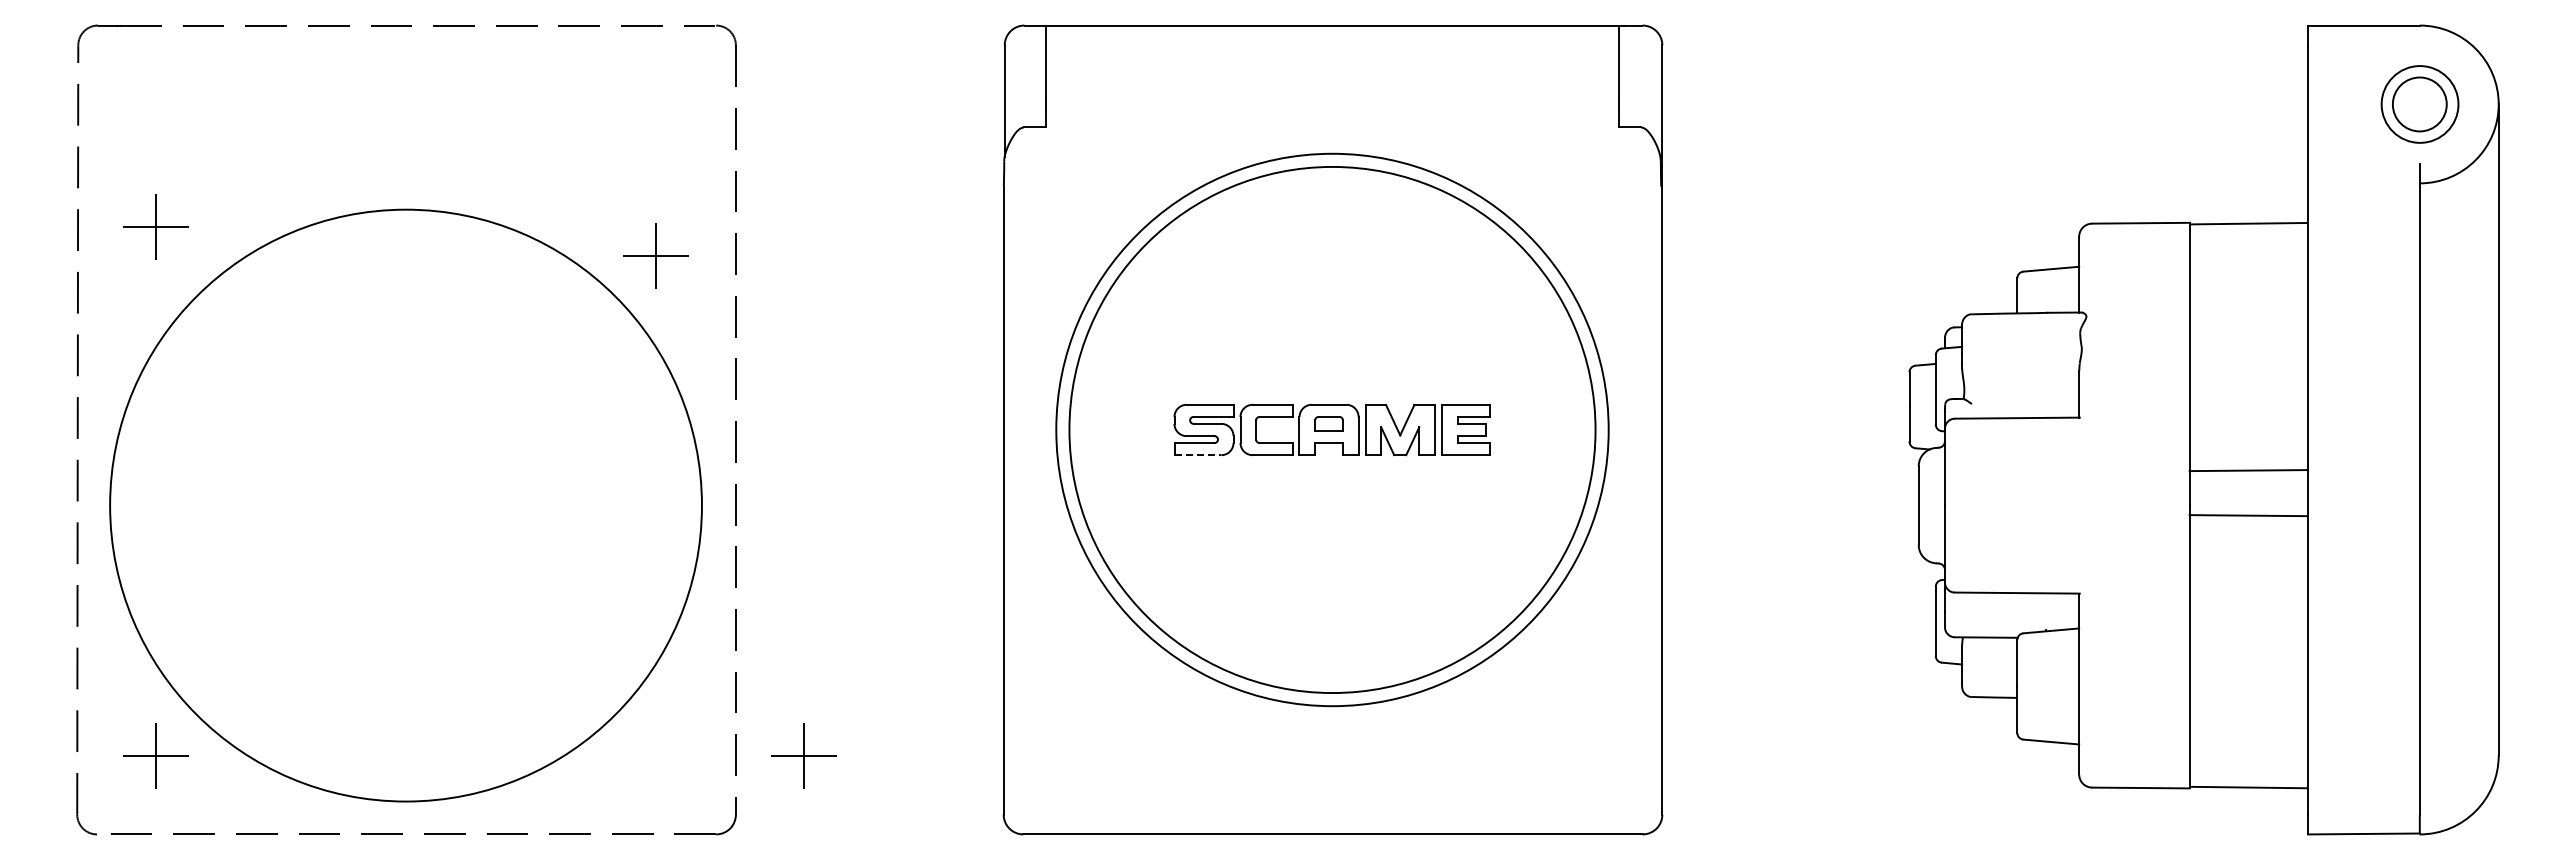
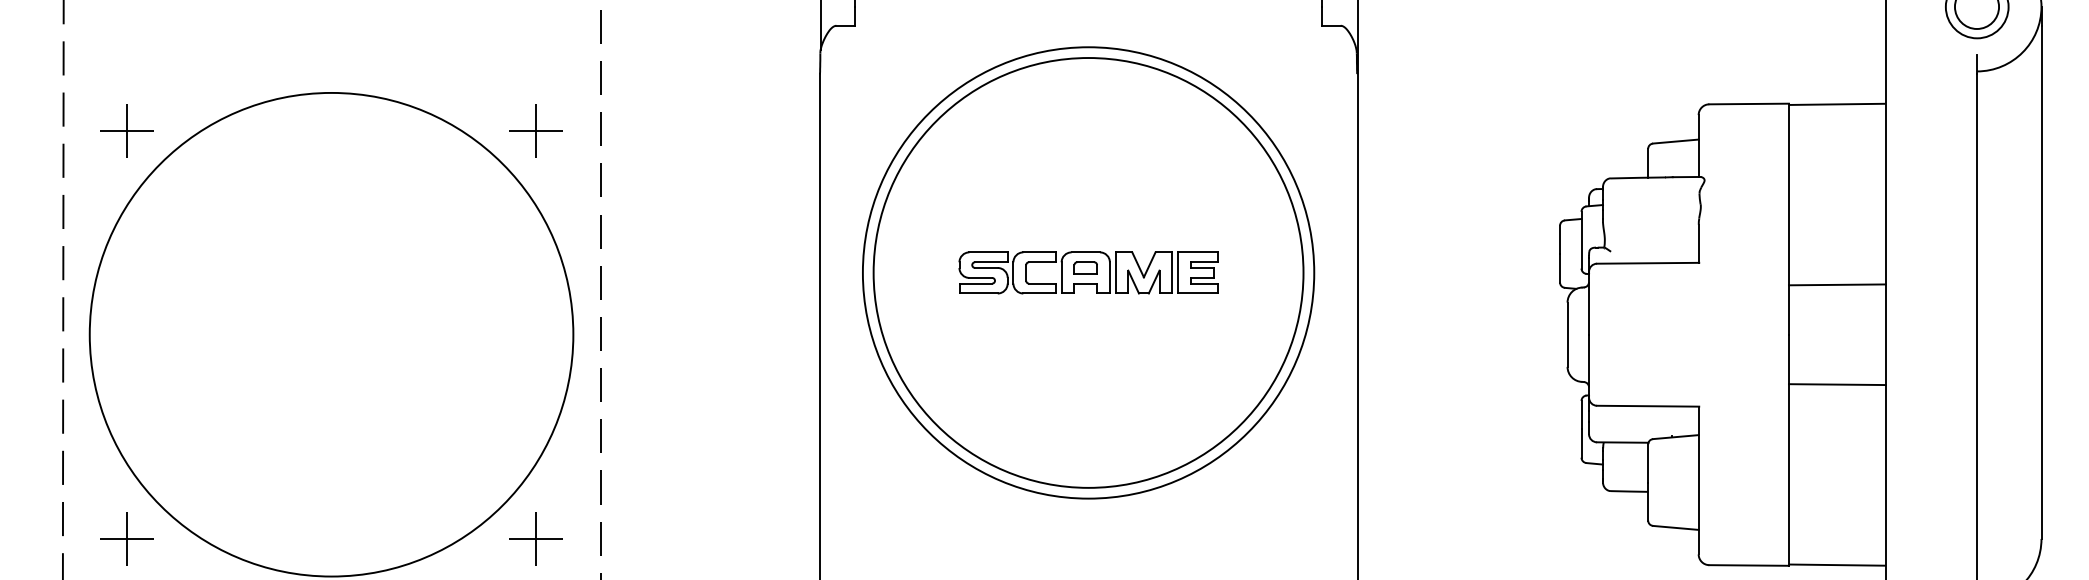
part: (155, 226) -> (126, 130), moved
line: (1198, 455) -> (979, 293), dashed -> solid
line: (2248, 470) -> (1837, 284), moved
line: (2248, 515) -> (1837, 384), moved
part: (803, 755) -> (535, 538), moved

